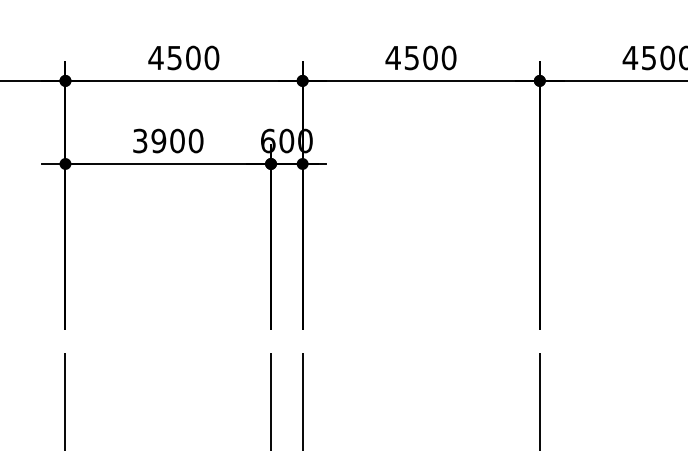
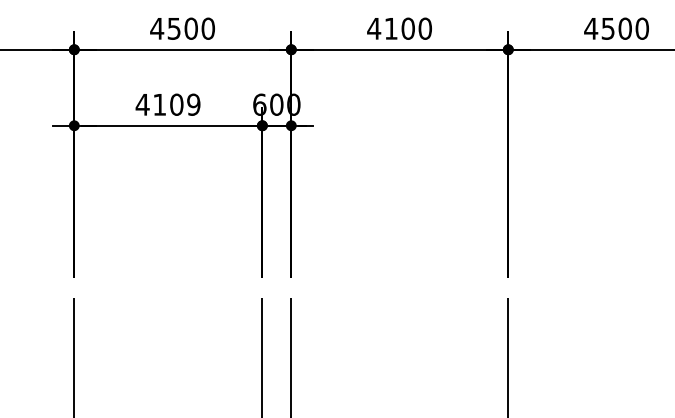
text: (411, 57) -> (390, 28), 4500 -> 4100
text: (167, 140) -> (167, 104), 3900 -> 4109

